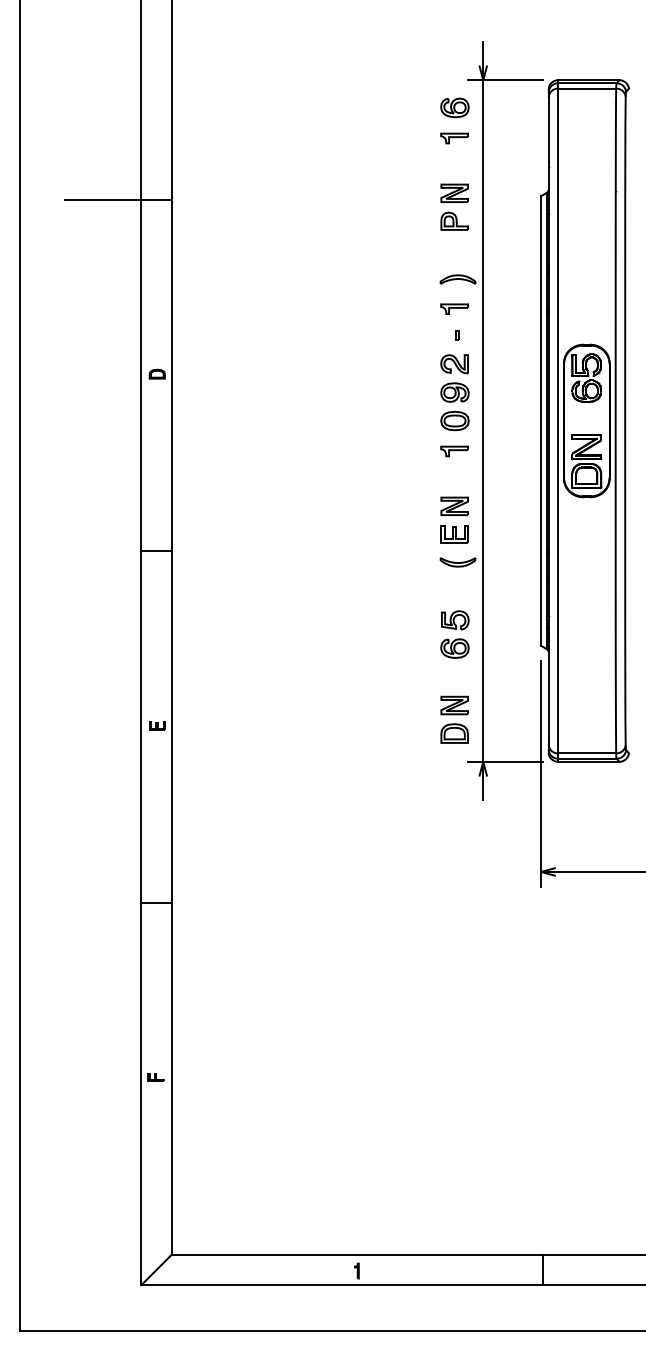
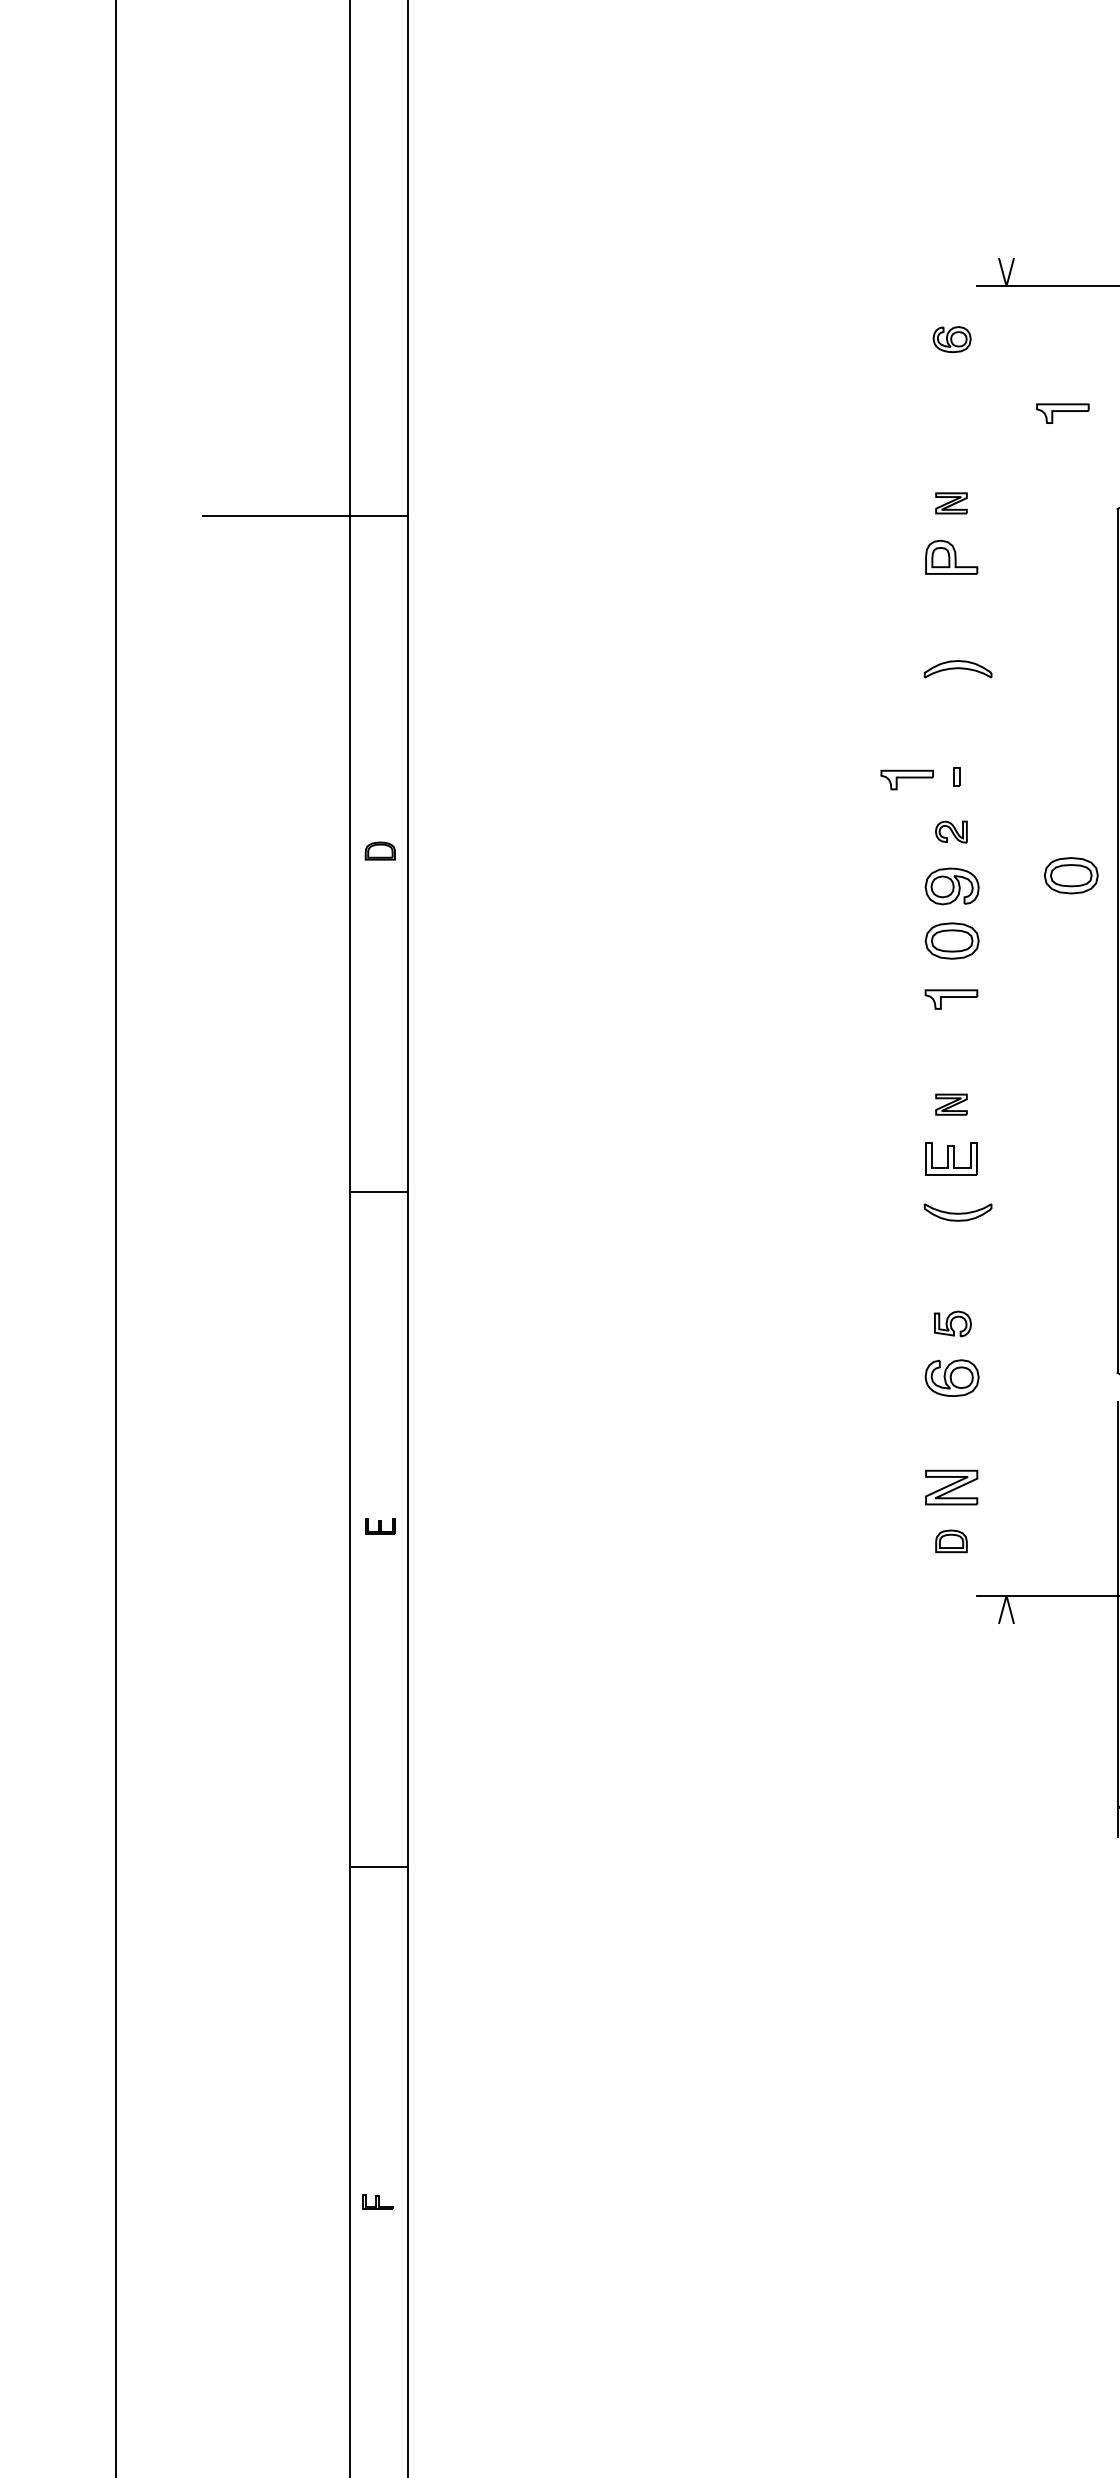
part: (454, 107) -> (951, 338), size x0.7
part: (454, 138) -> (1062, 413), moved
part: (454, 192) -> (951, 502), size x0.6
part: (454, 308) -> (907, 778), moved
part: (454, 364) -> (951, 832), size x0.6
part: (516, 386) -> (1070, 874), added
line: (483, 420) -> (1006, 940), removed
part: (454, 505) -> (951, 1103), size x0.6
part: (455, 620) -> (953, 1324), size x0.7
part: (454, 733) -> (951, 1541), size x0.6

